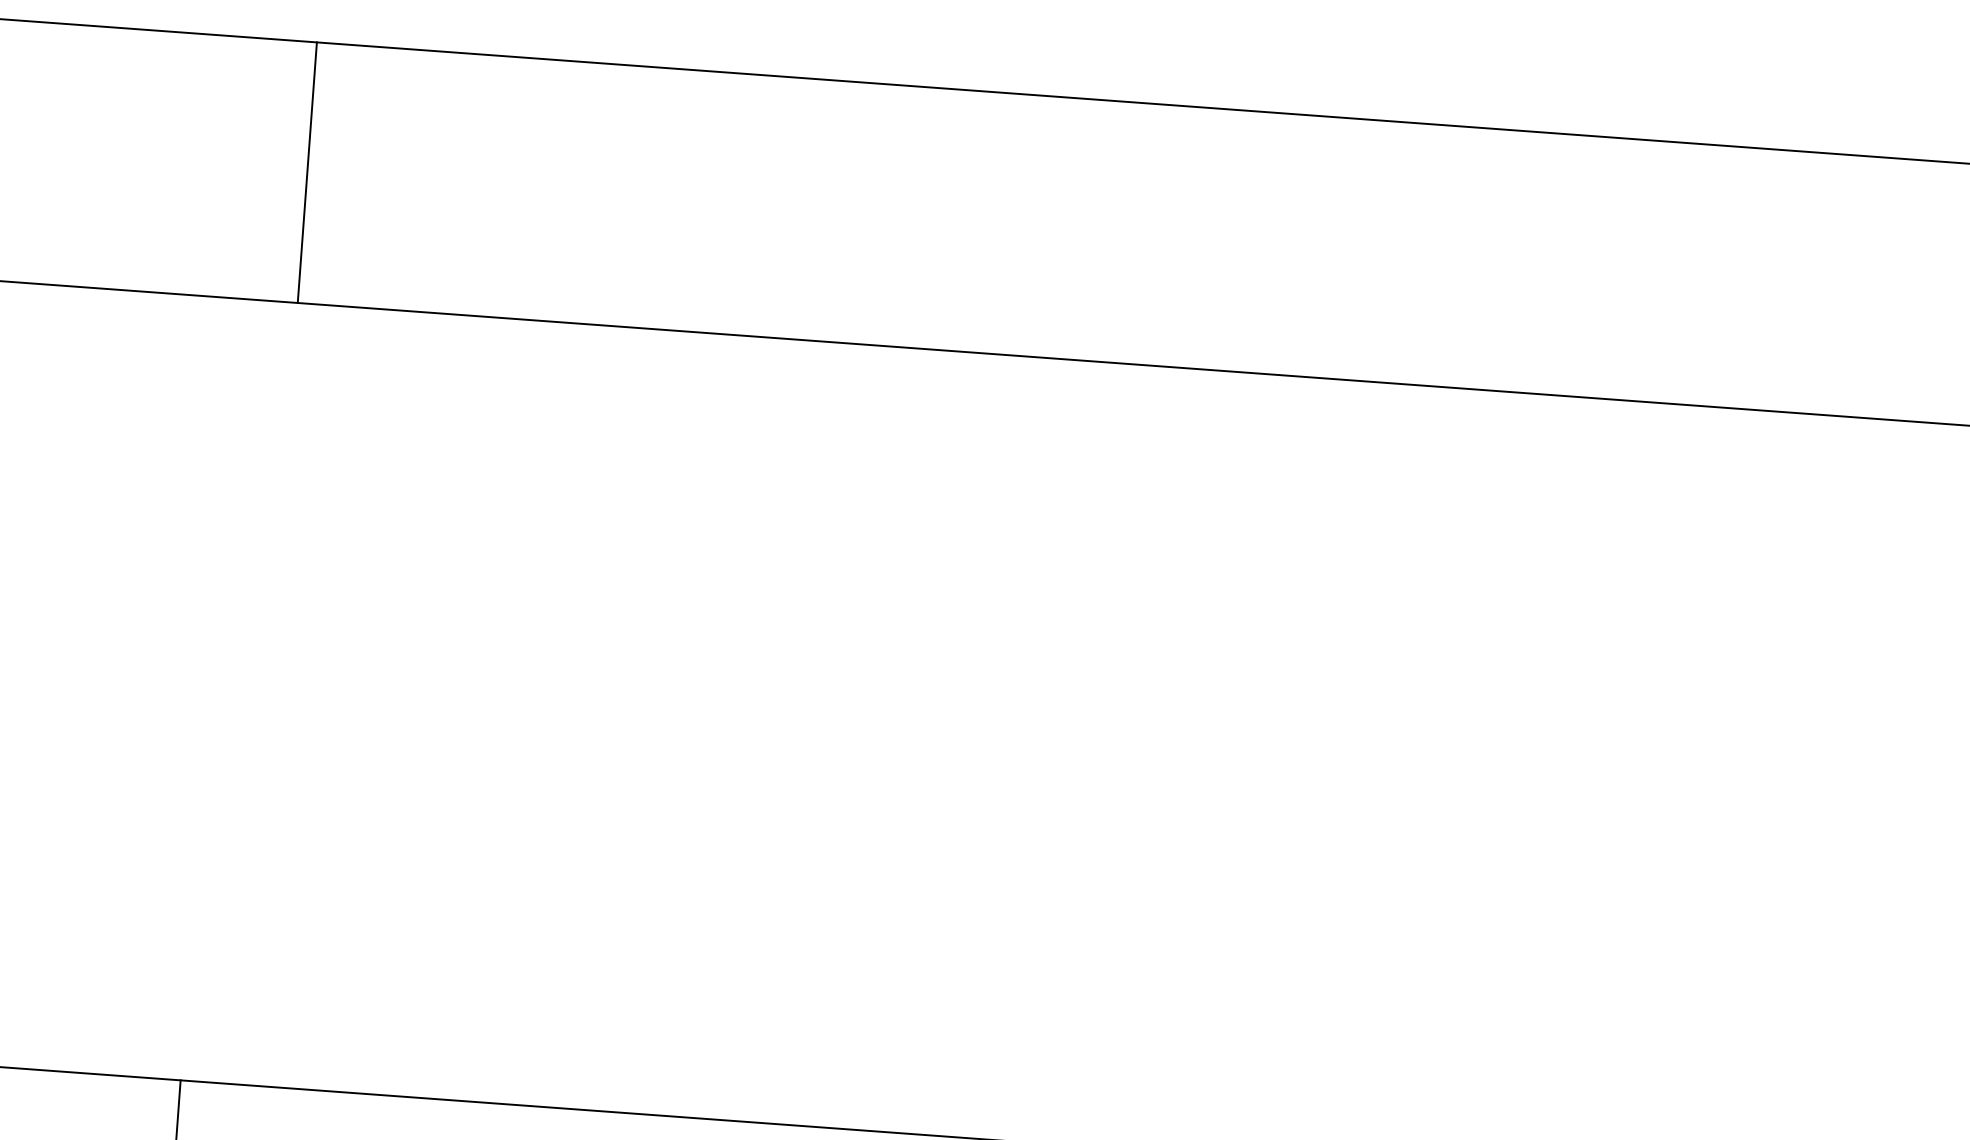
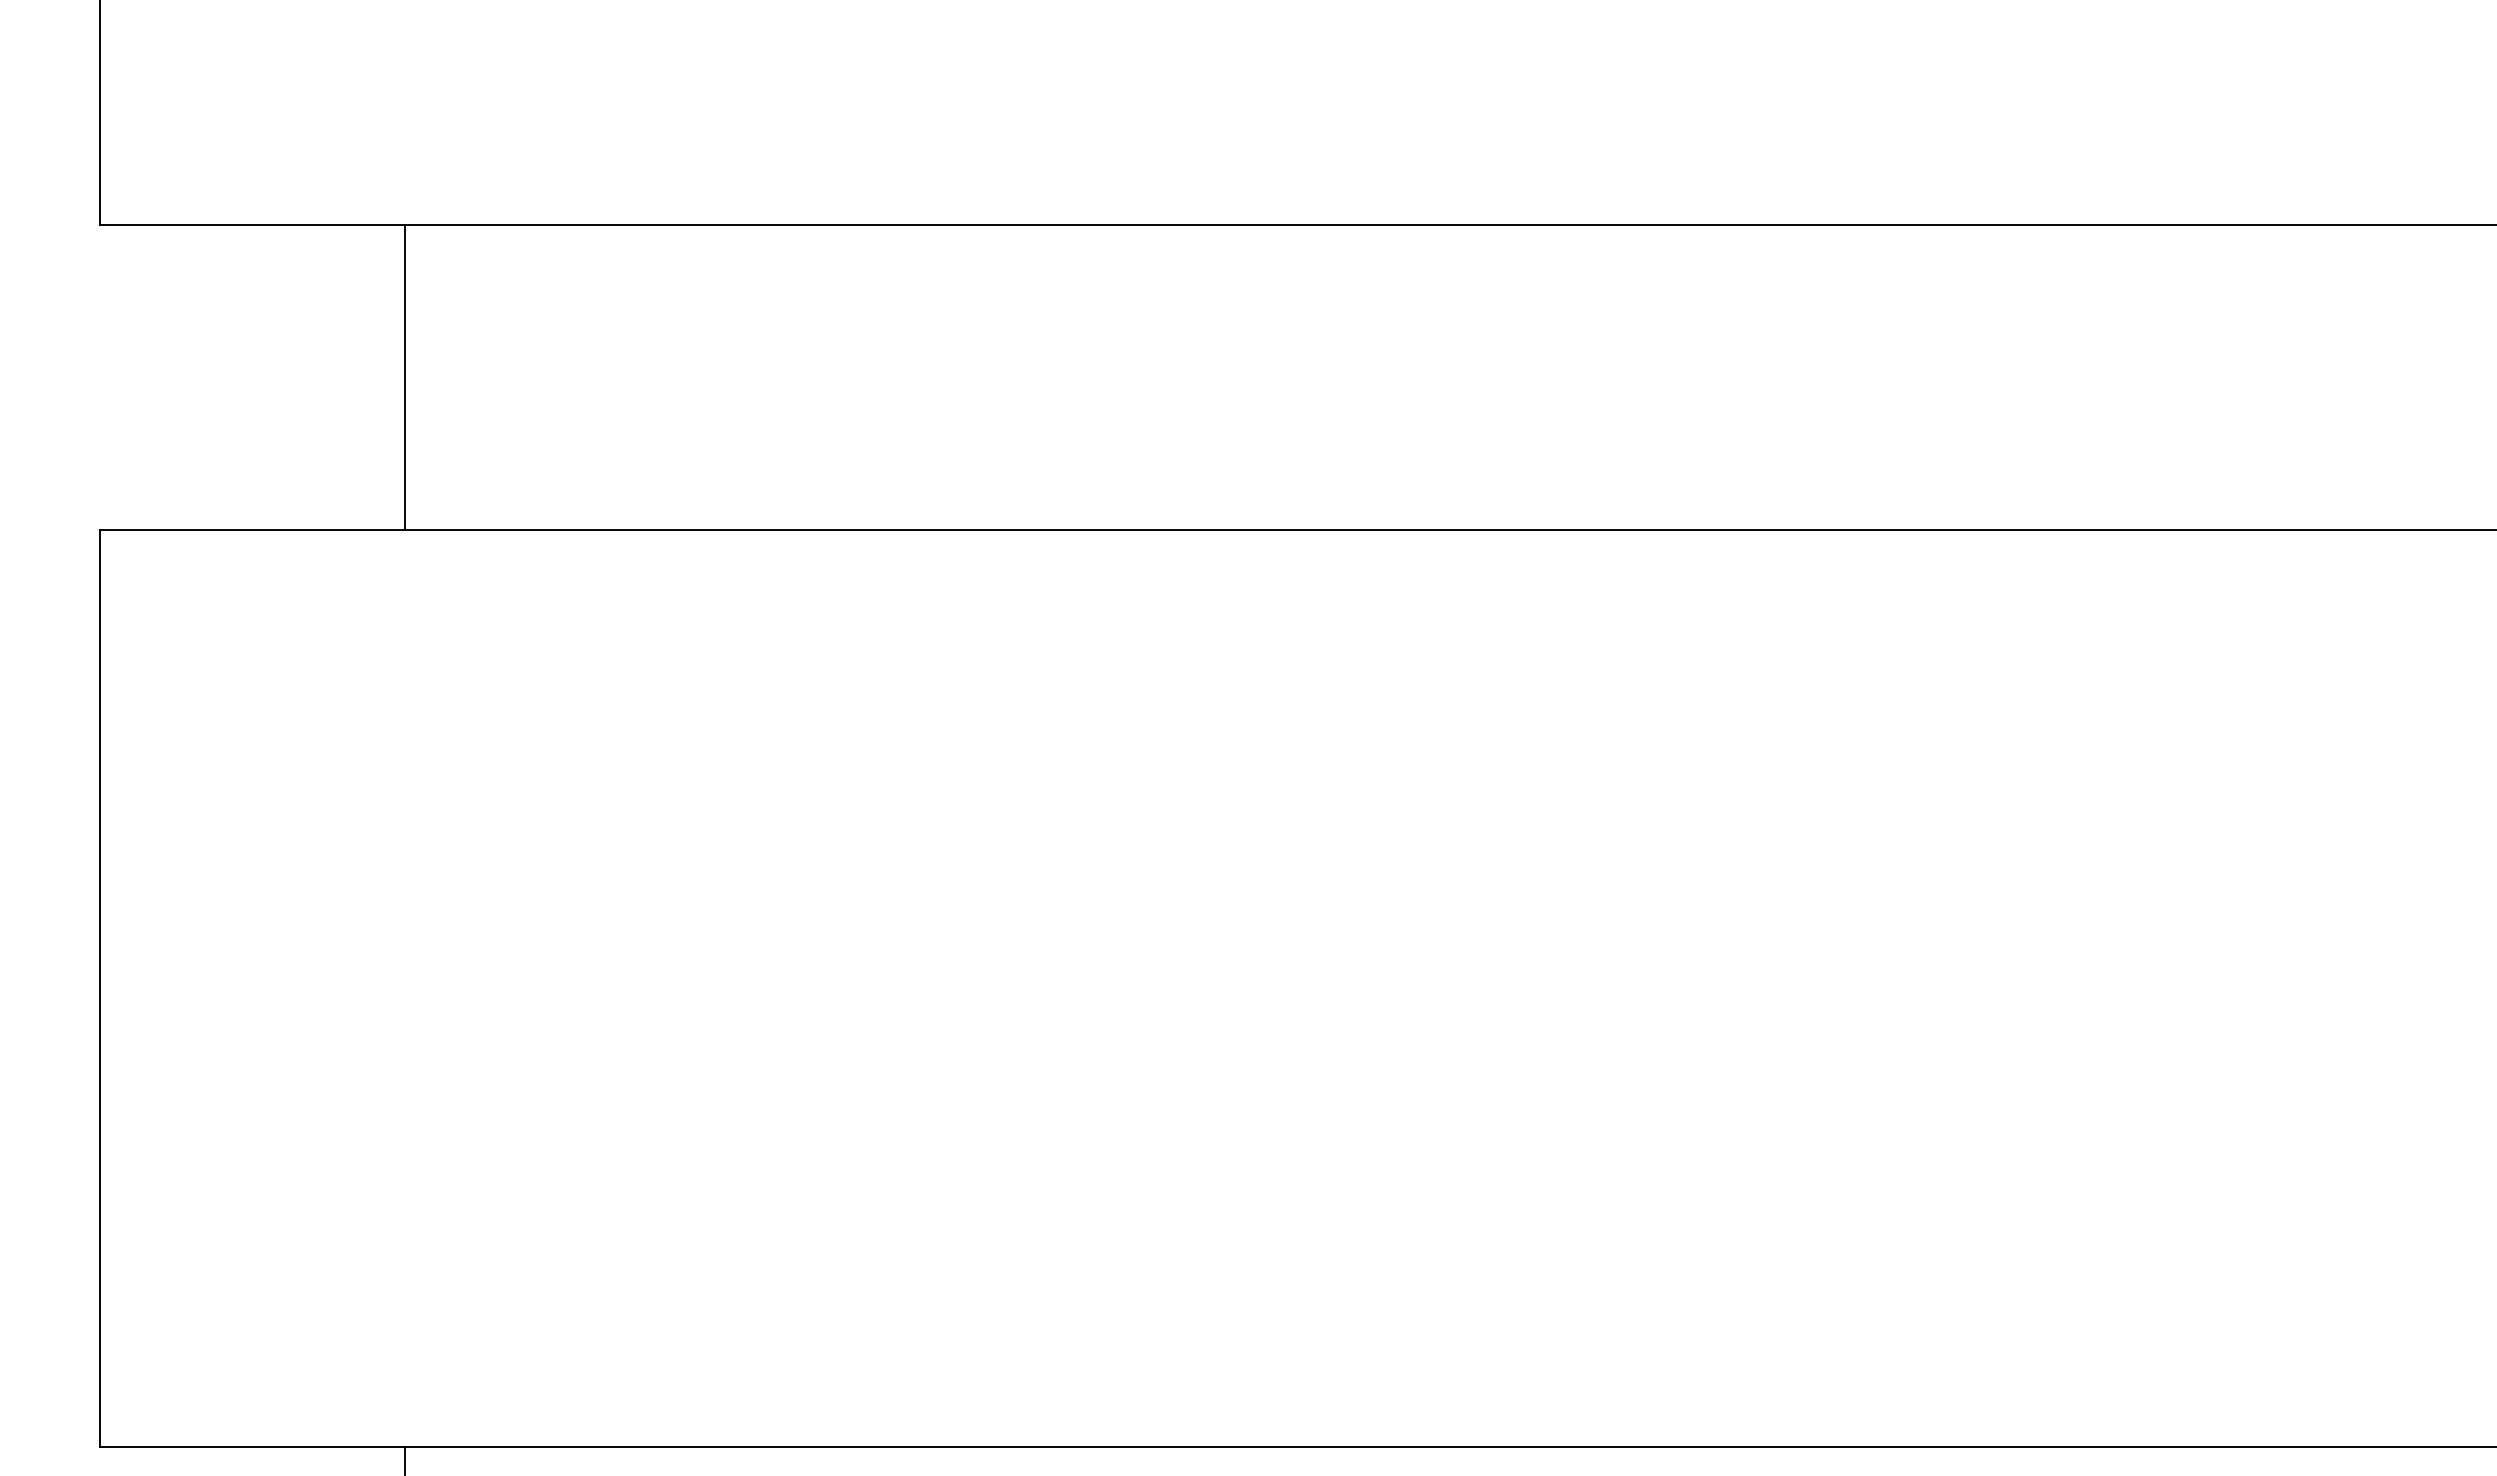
line: (307, 172) -> (405, 377), moved

